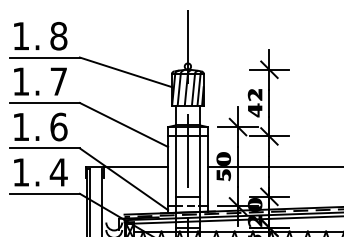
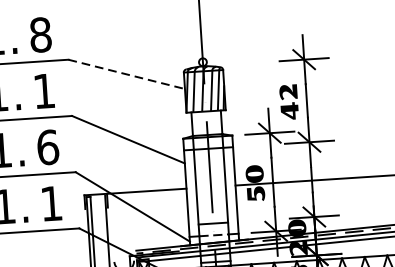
line: (126, 72) -> (127, 74), solid -> dashed
text: (58, 81) -> (43, 91), 7 -> 1
text: (58, 172) -> (51, 203), 4 -> 1

